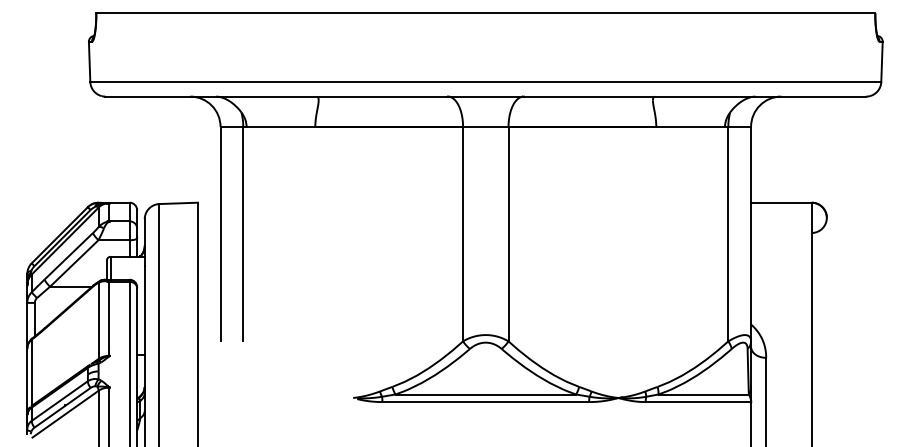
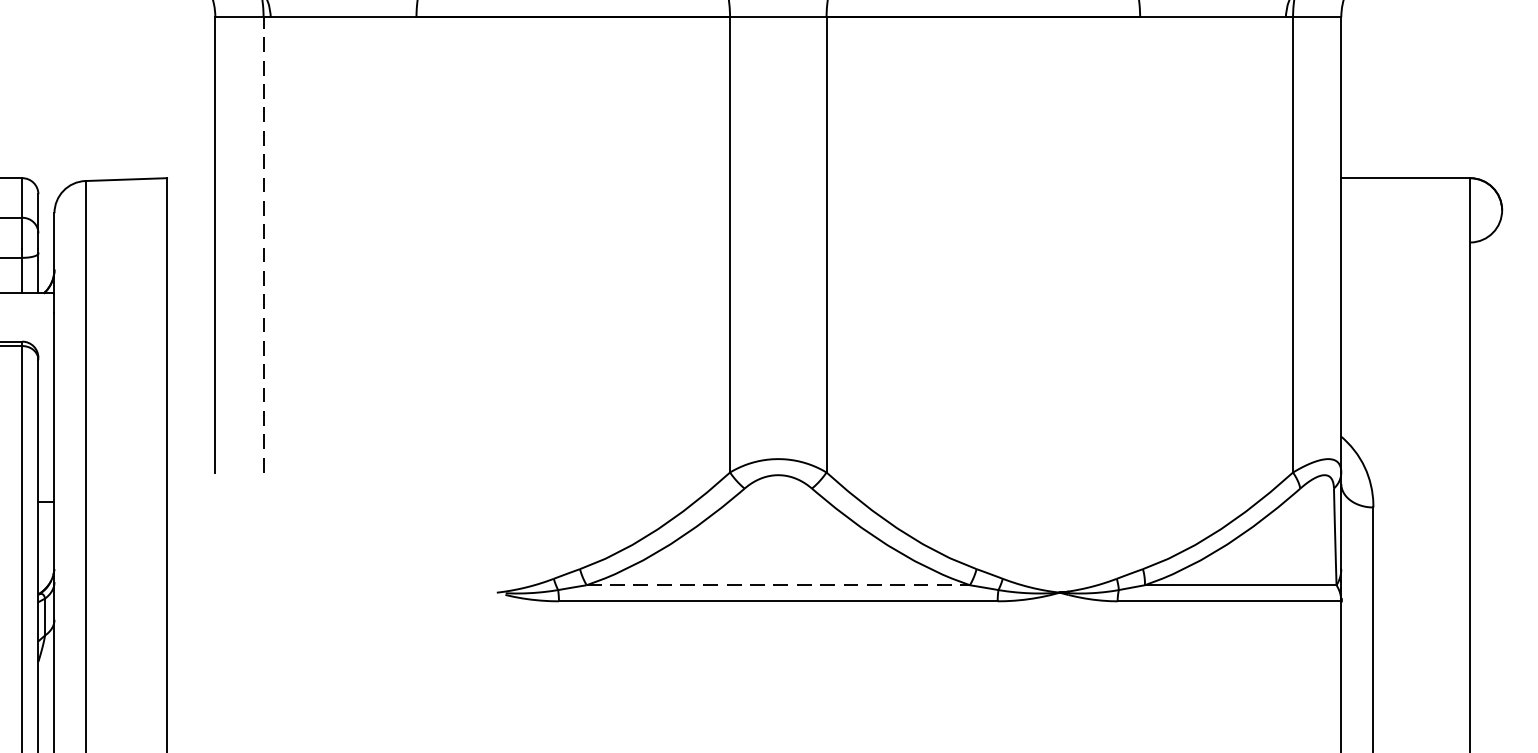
line: (243, 233) -> (264, 243), solid -> dashed
line: (486, 394) -> (779, 585), solid -> dashed

